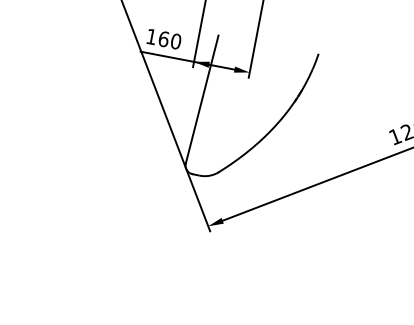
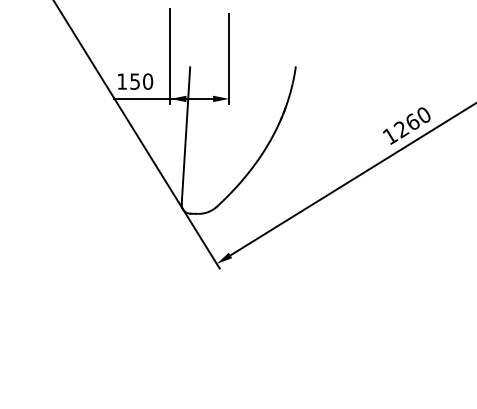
text: (164, 39) -> (135, 81), 160 -> 150

